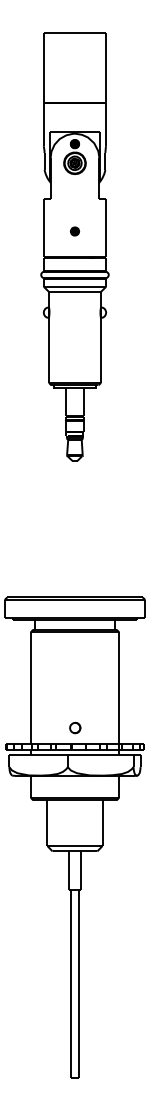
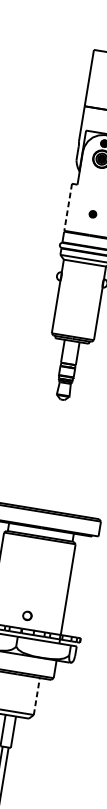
line: (43, 228) -> (67, 207), solid -> dashed
line: (102, 823) -> (36, 696), solid -> dashed

